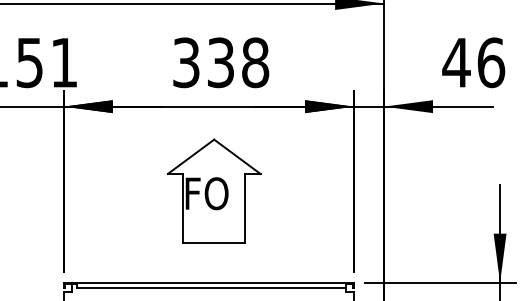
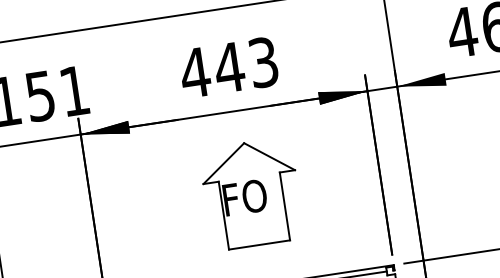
text: (220, 62) -> (228, 67), 338 -> 443
part: (213, 190) -> (251, 193), moved

